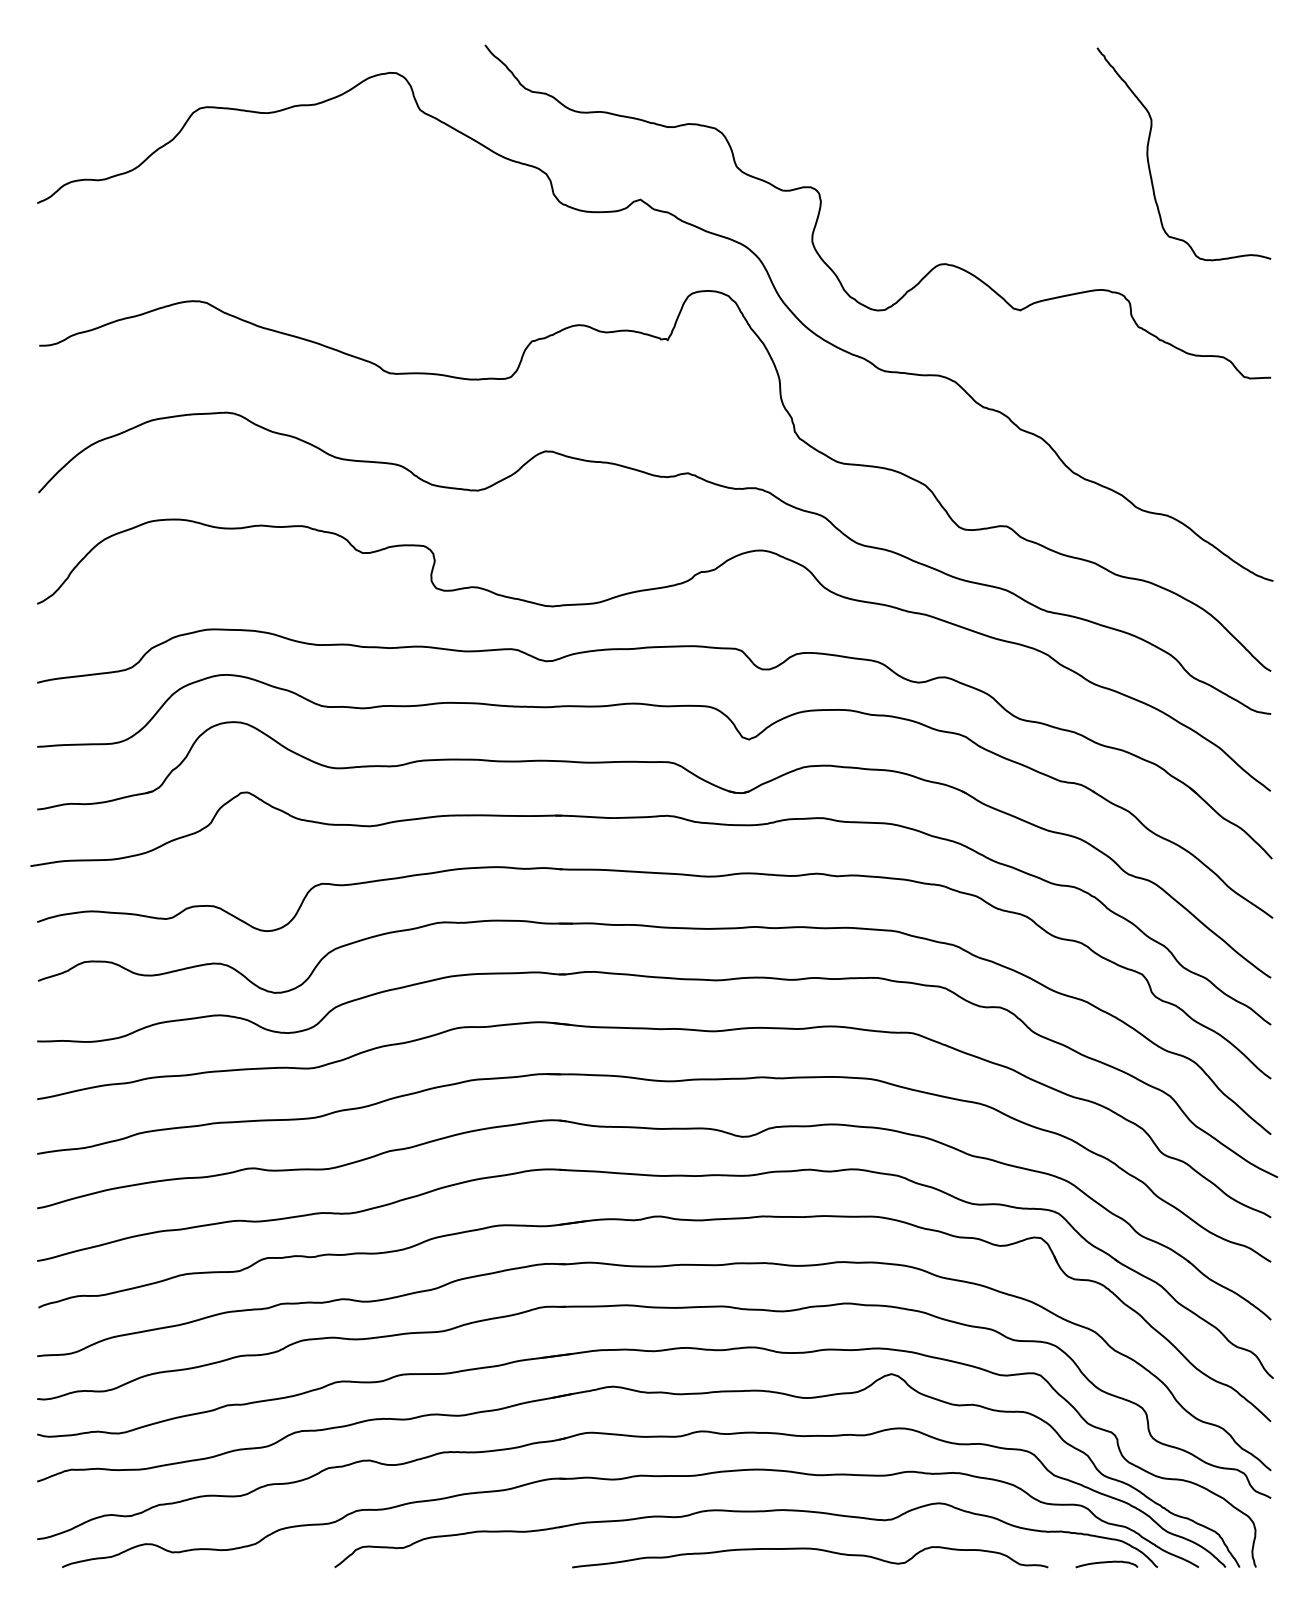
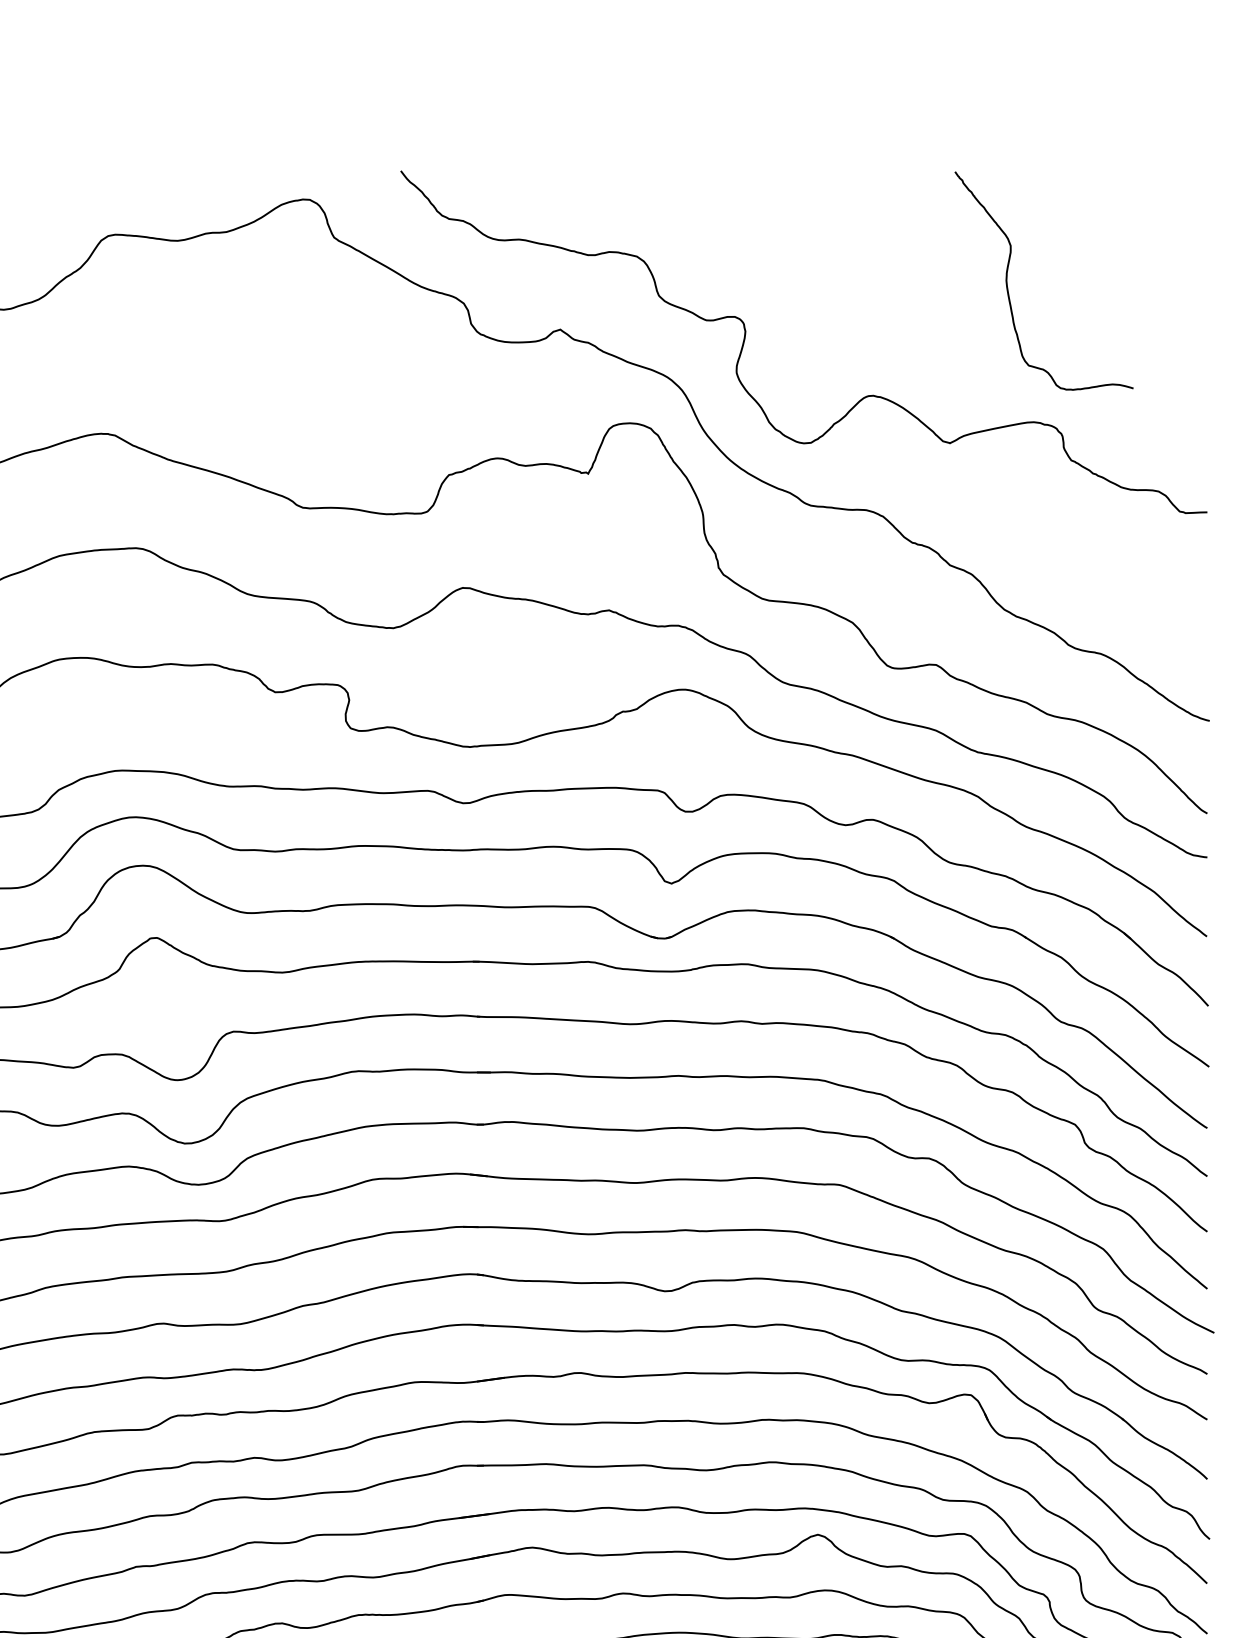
curve: (1149, 162) -> (1008, 289), moved

